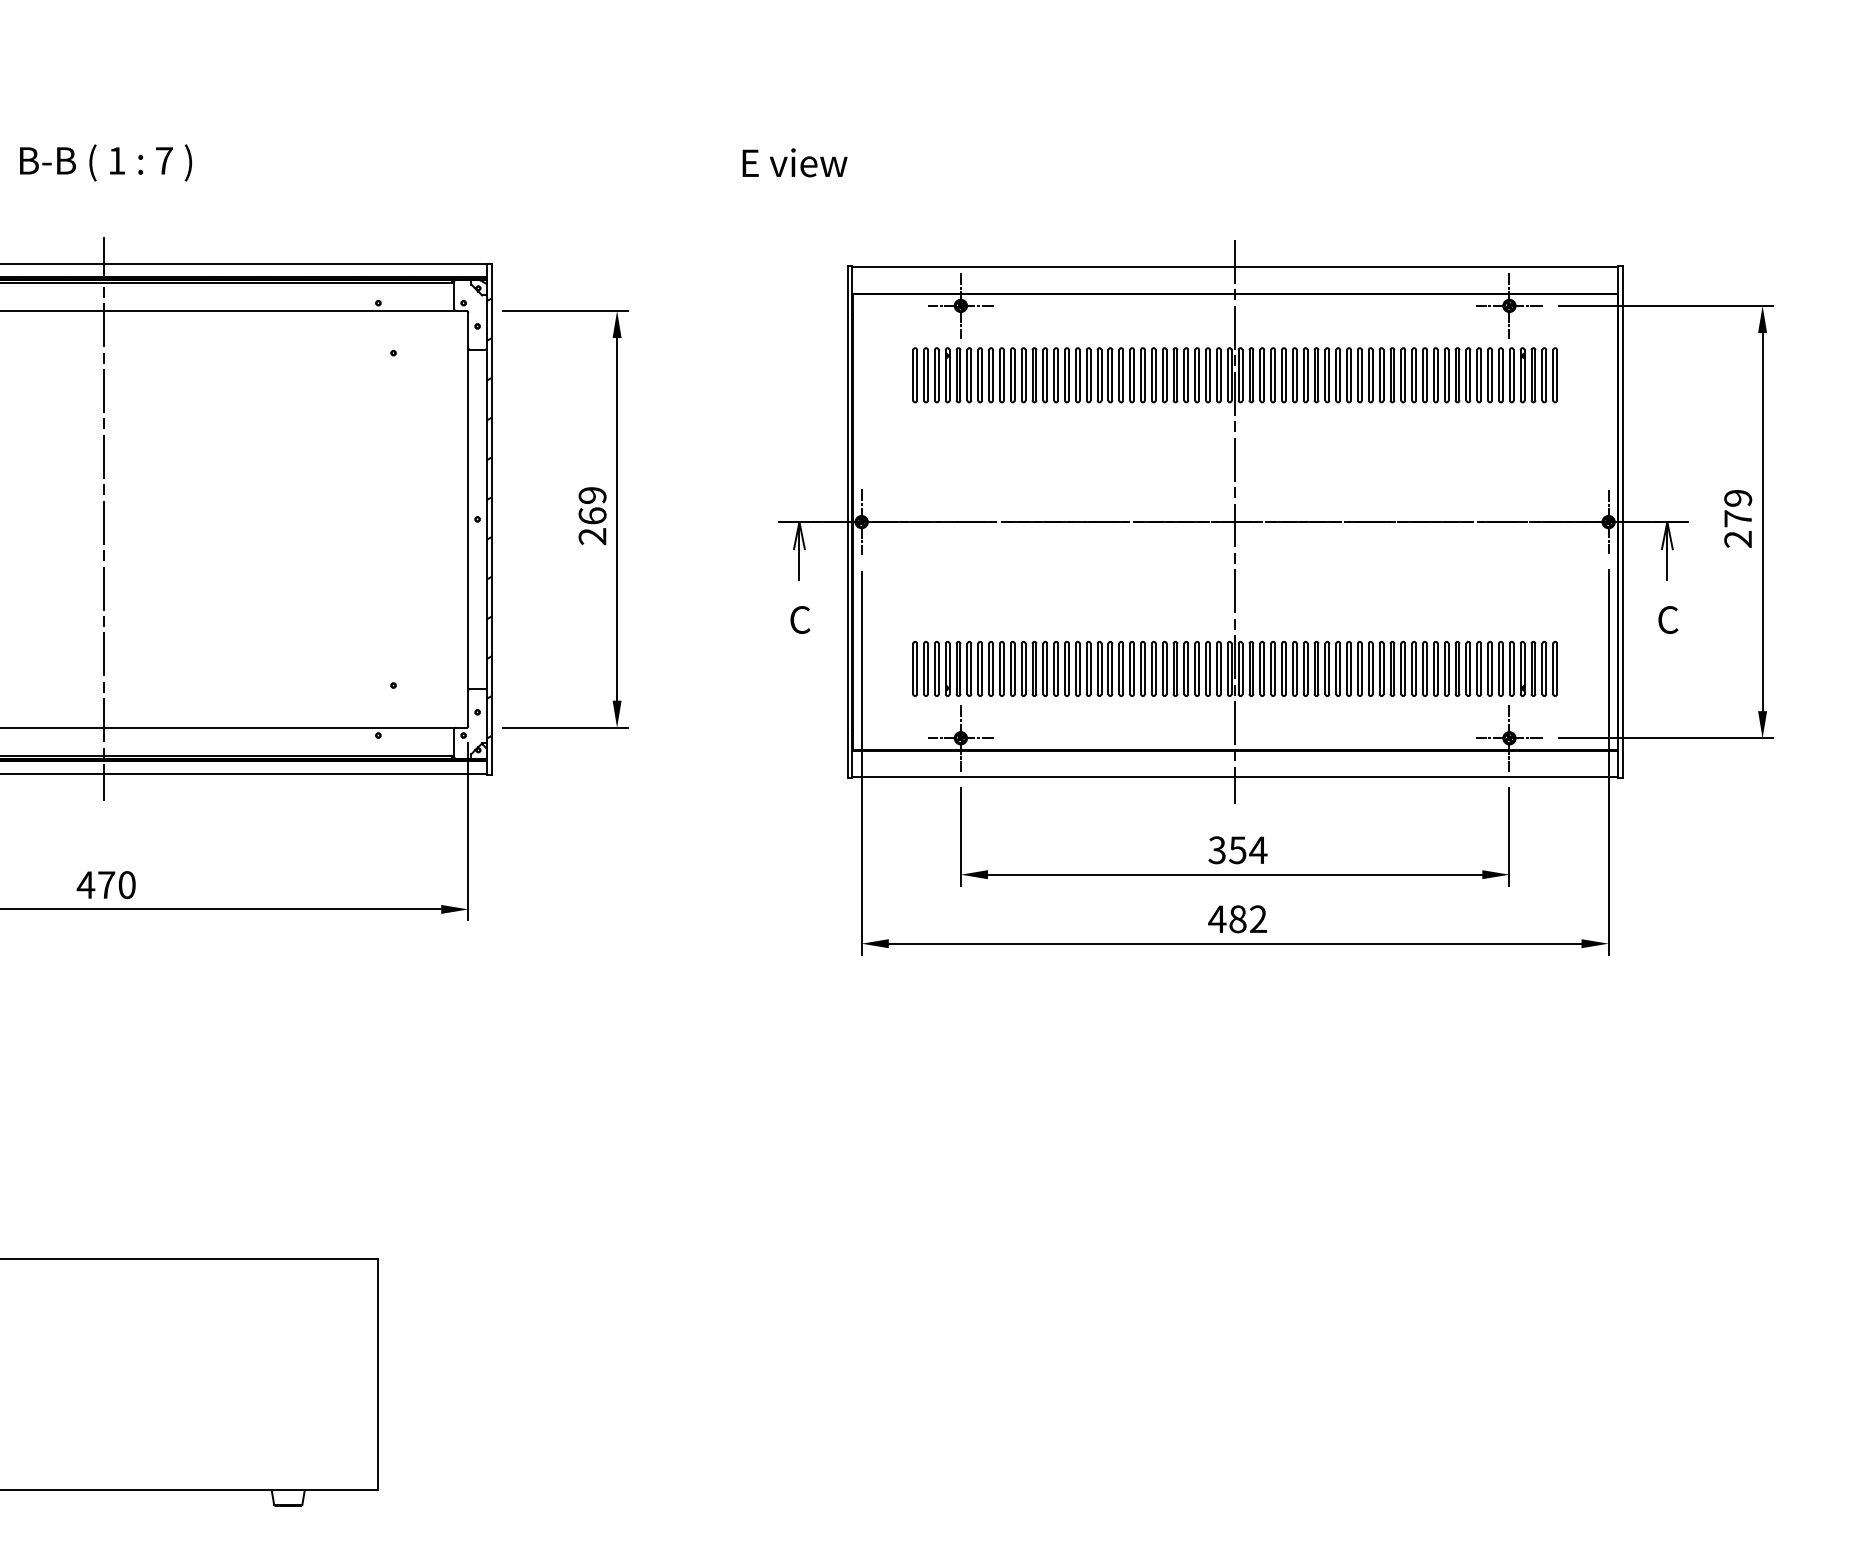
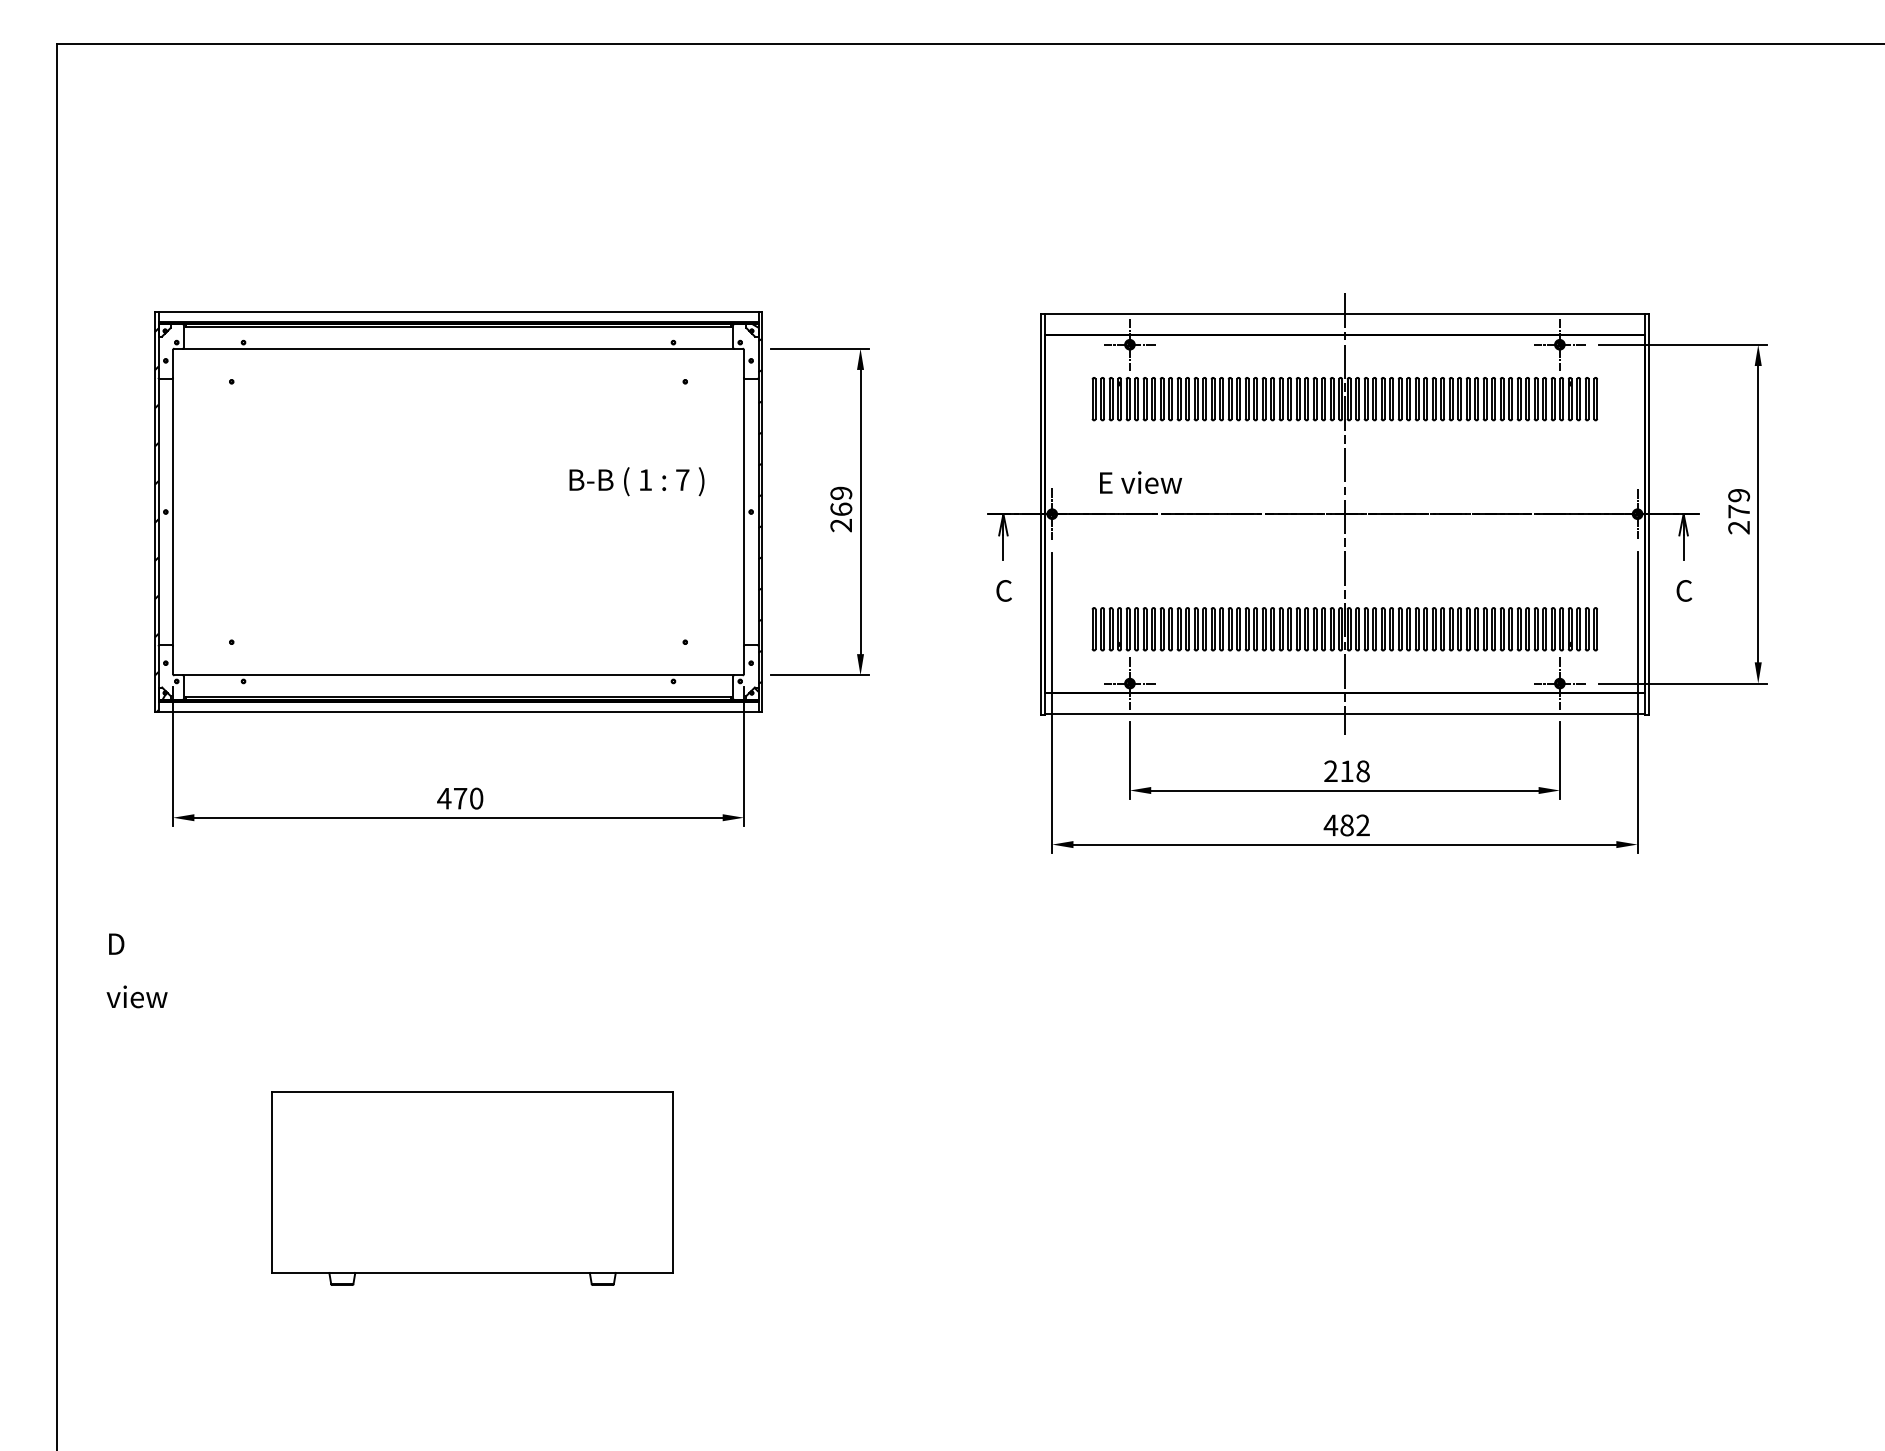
text: (105, 162) -> (636, 481), moved
text: (795, 162) -> (1141, 482), moved
line: (104, 519) -> (458, 512), removed
text: (1238, 850) -> (1347, 771), 354 -> 218

